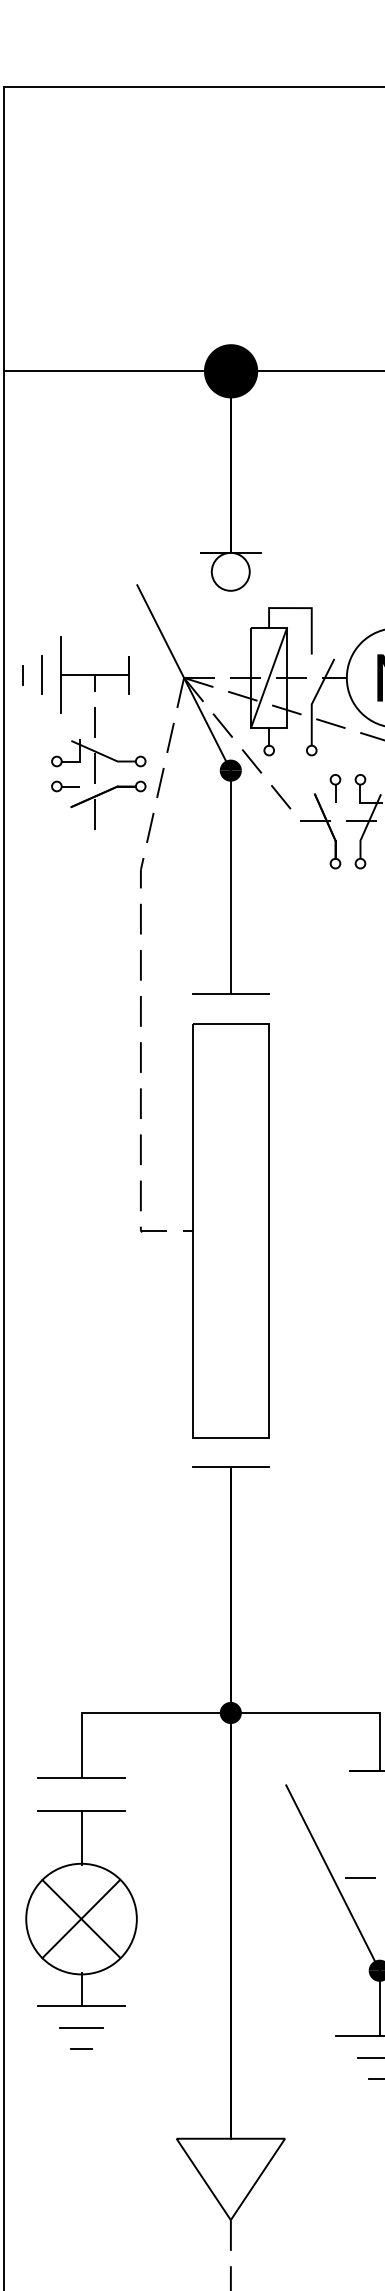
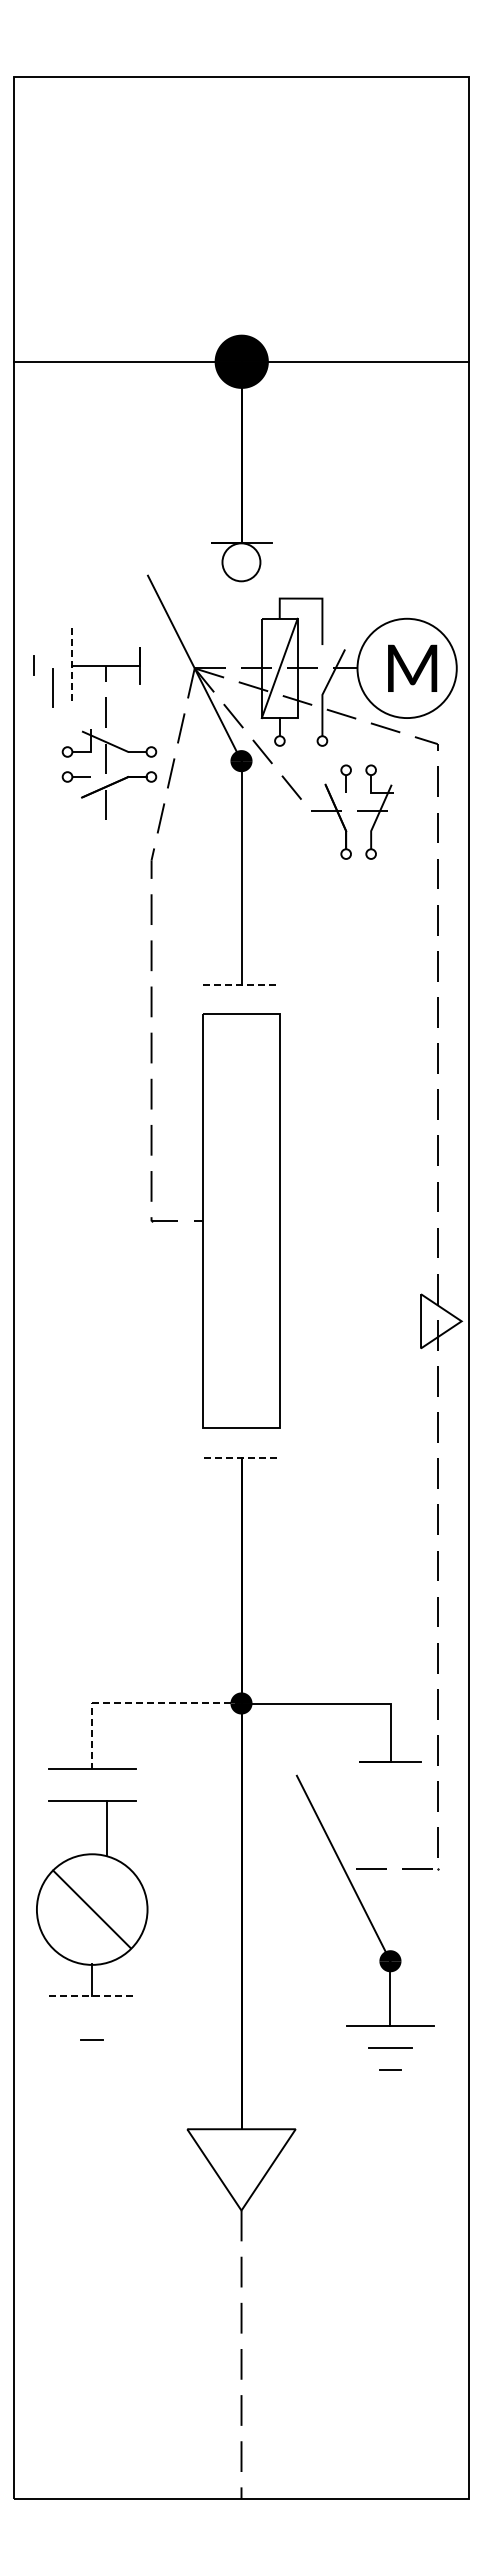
line: (41, 675) -> (52, 687), moved
line: (60, 675) -> (71, 665), solid -> dashed
line: (230, 994) -> (241, 984), solid -> dashed
line: (231, 1467) -> (242, 1457), solid -> dashed
line: (122, 1713) -> (133, 1703), solid -> dashed
line: (81, 1838) -> (107, 1828), moved
line: (80, 1919) -> (91, 1909), removed
line: (81, 2006) -> (92, 1996), solid -> dashed
line: (80, 2028) -> (91, 2018), removed

